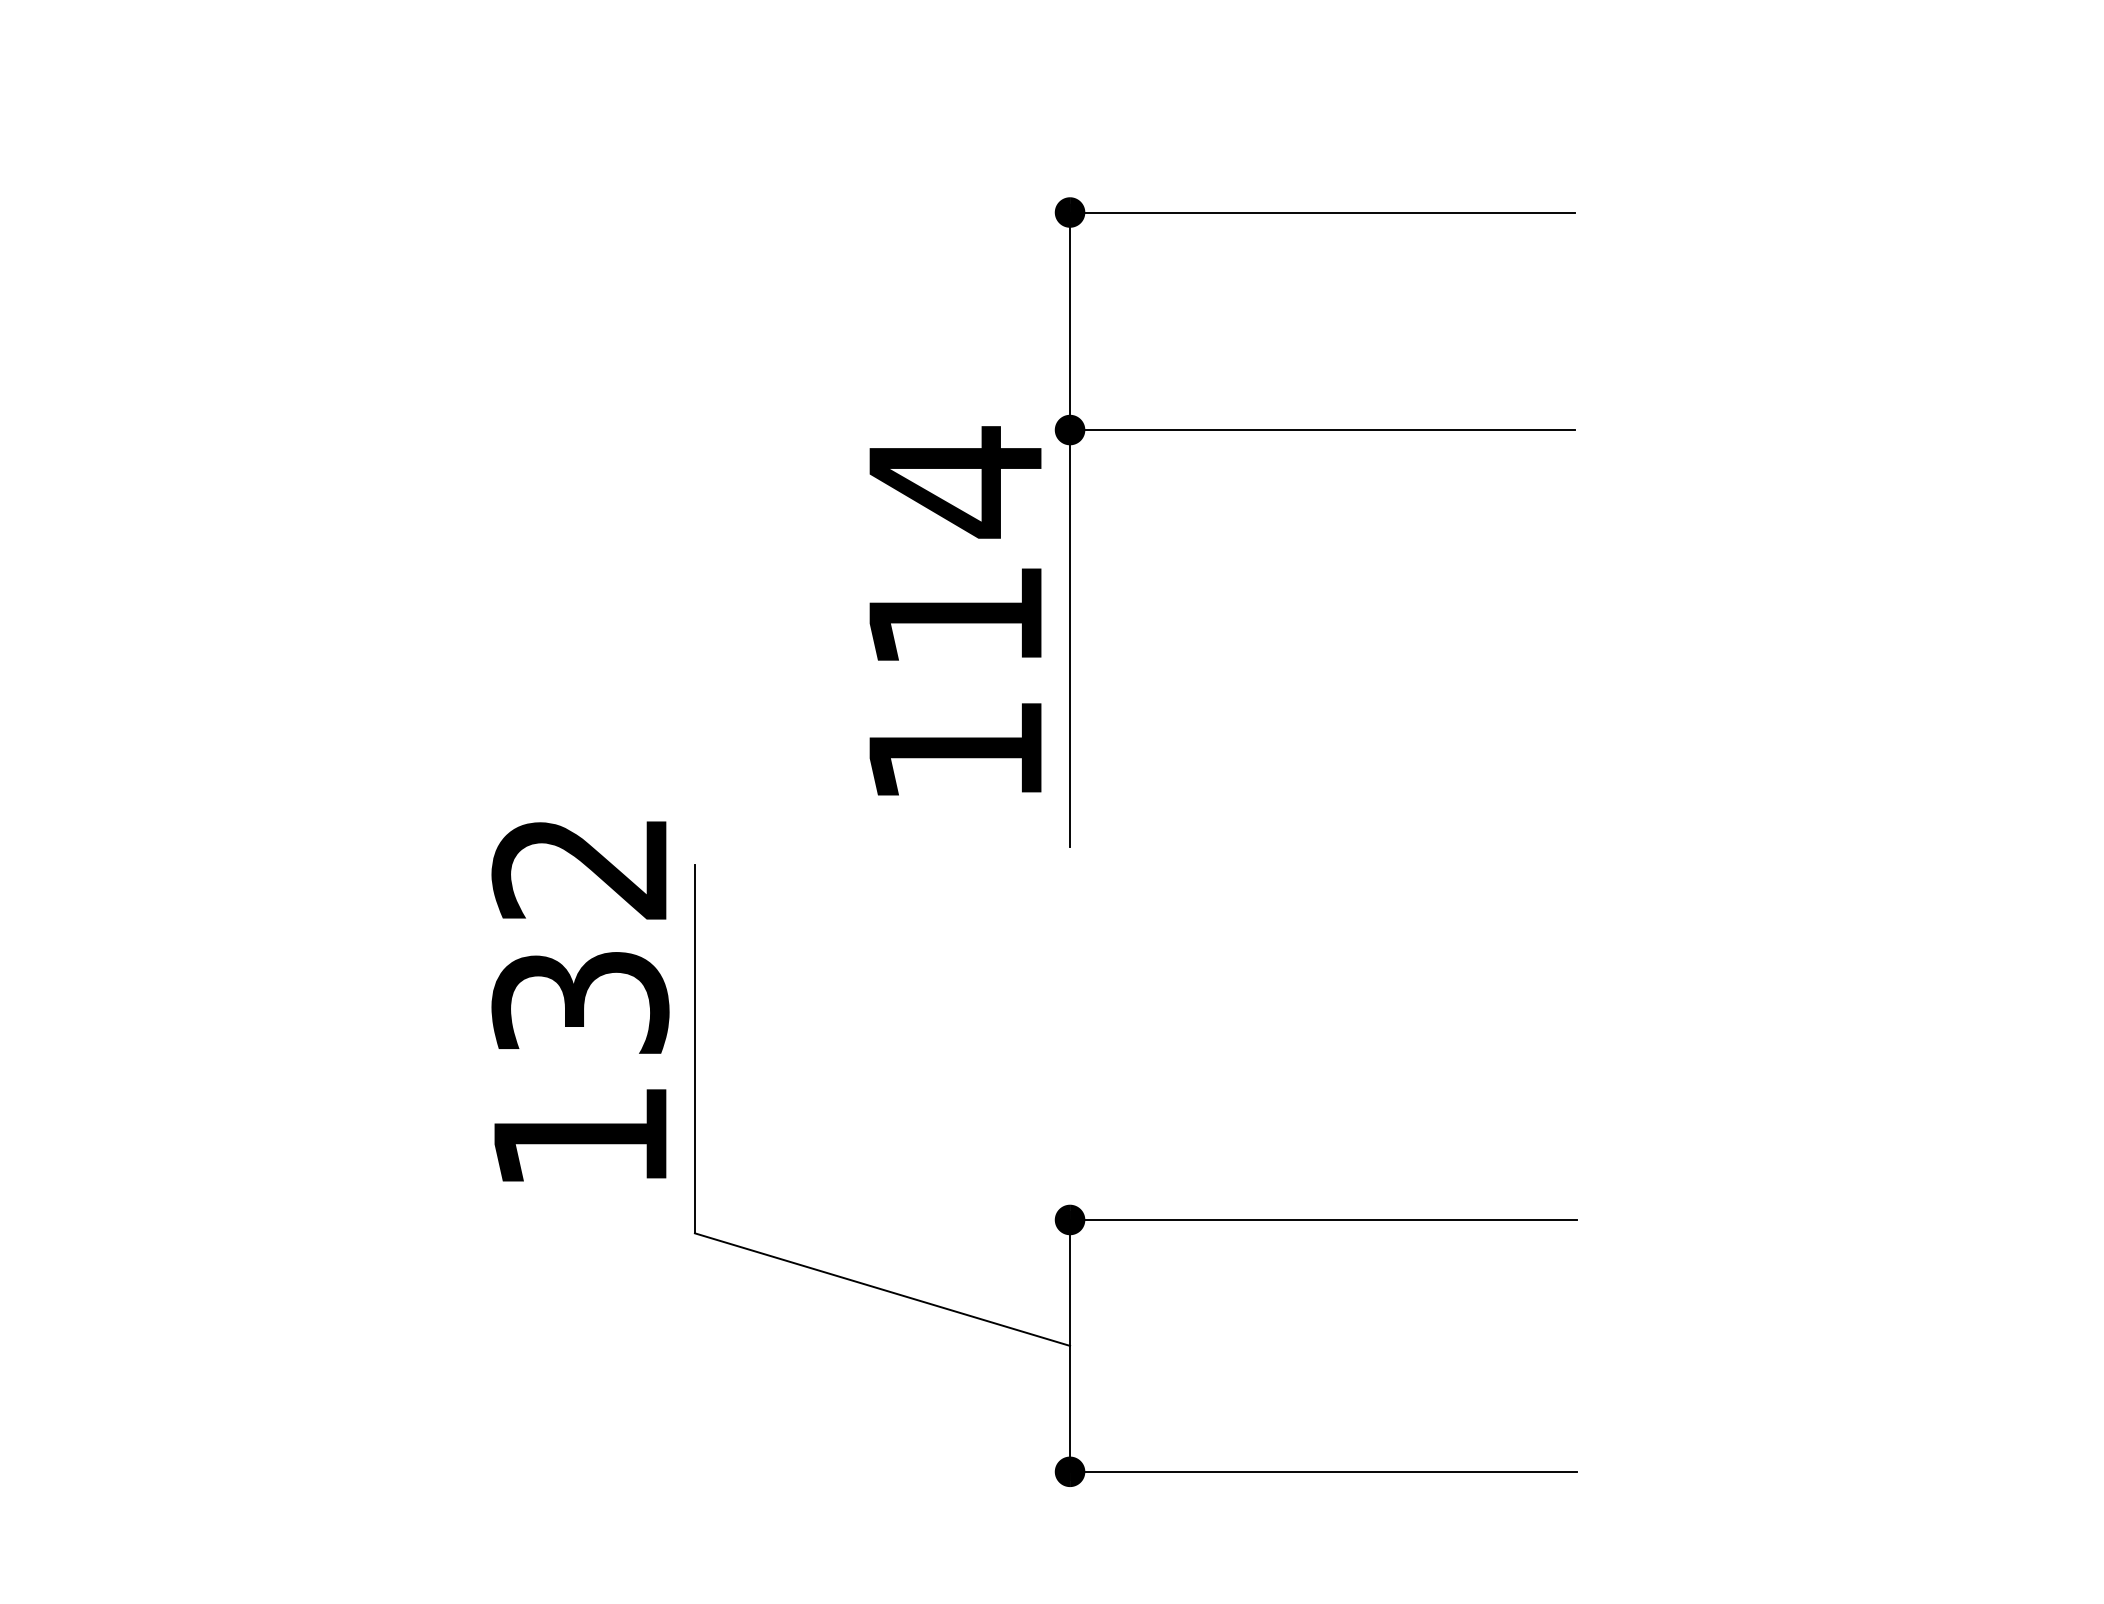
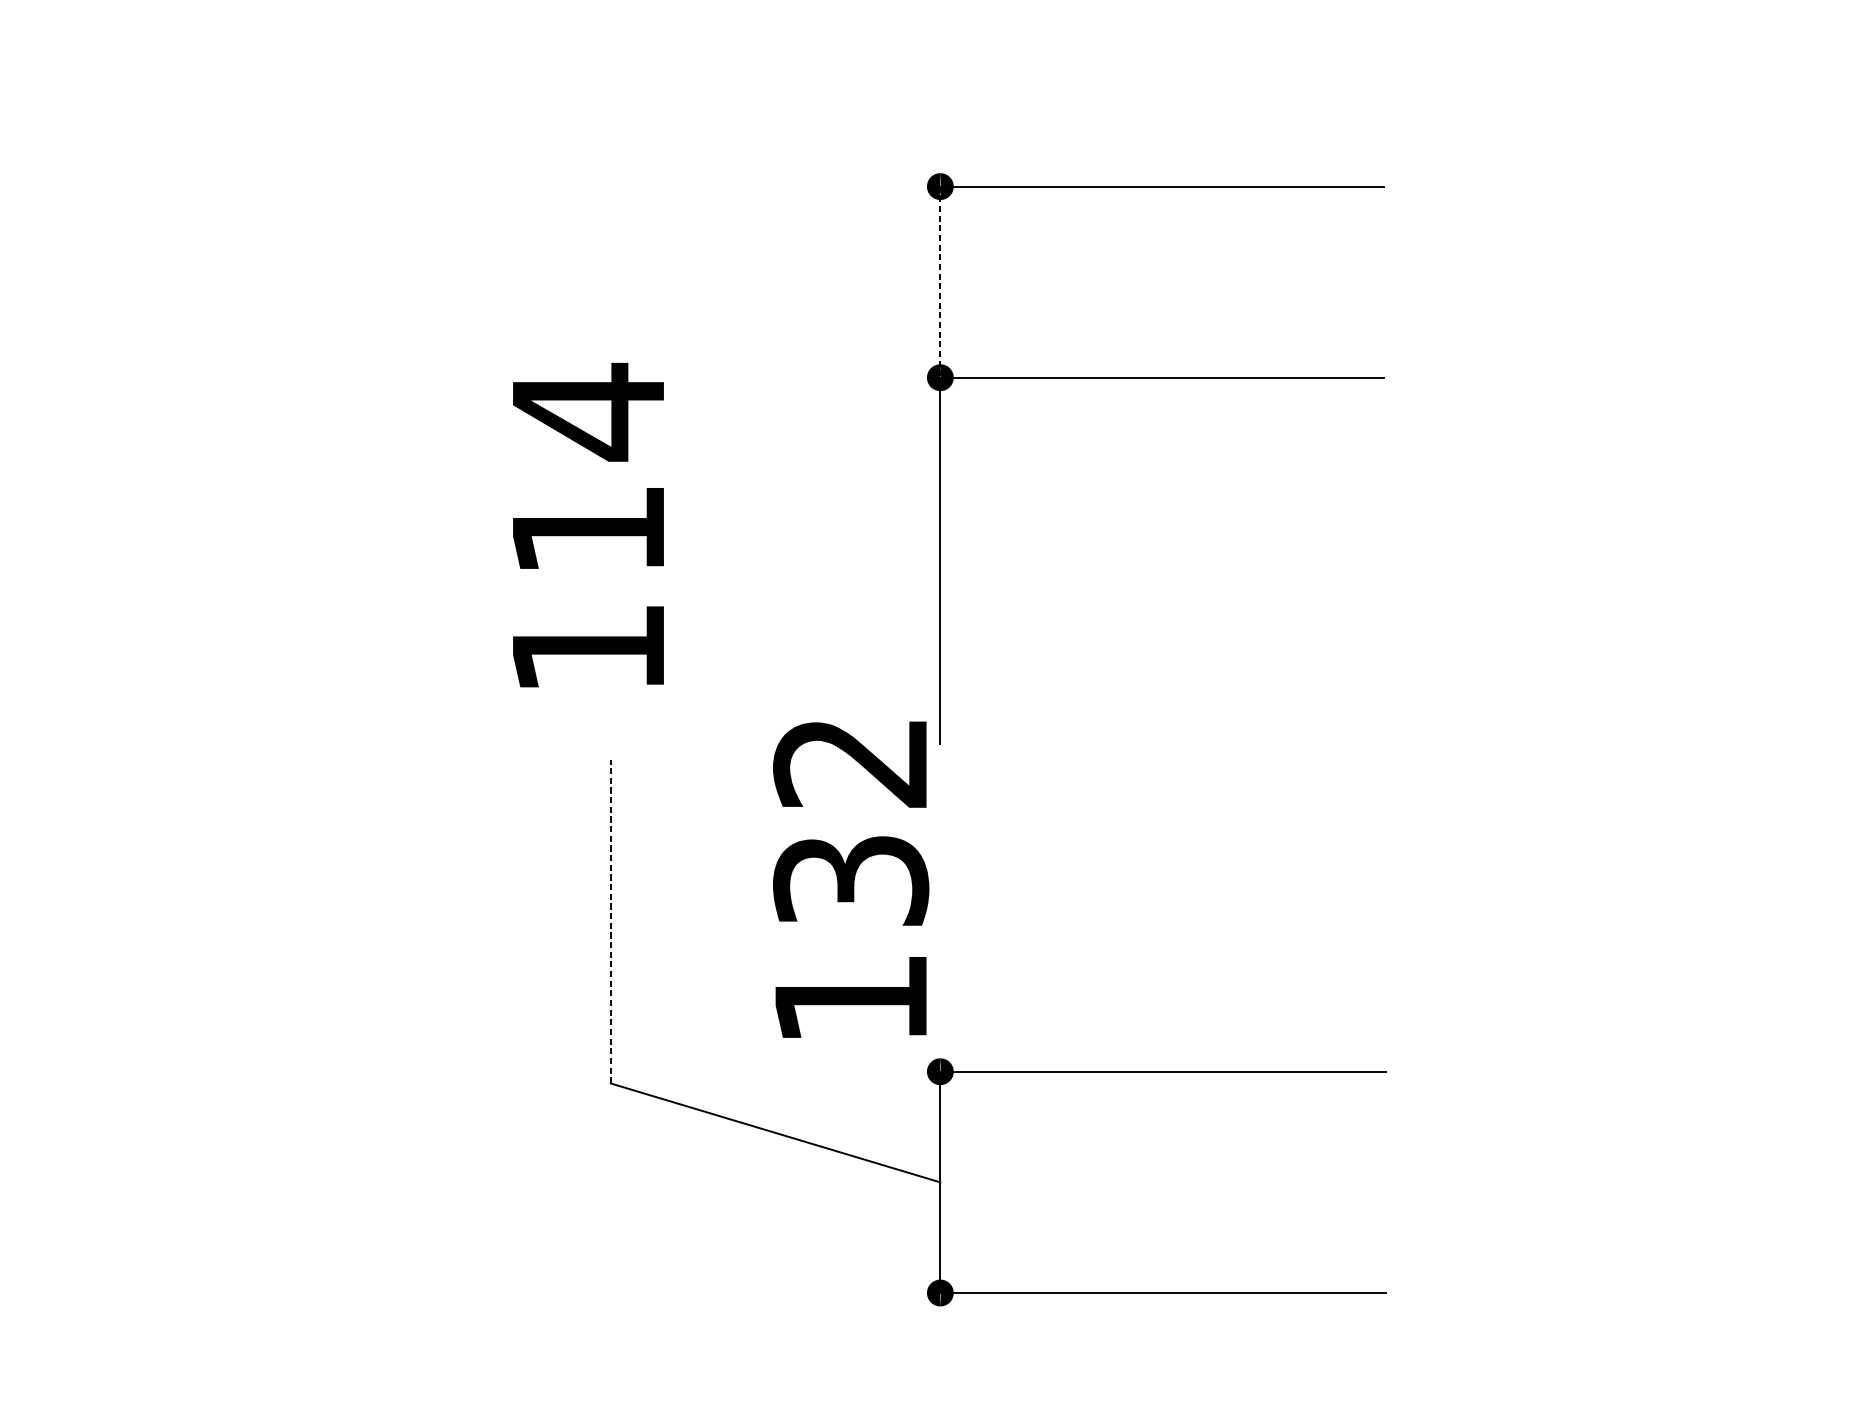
line: (1070, 321) -> (940, 282), solid -> dashed
text: (955, 610) -> (588, 524), moved
text: (580, 1001) -> (851, 879), moved
line: (694, 1048) -> (610, 921), solid -> dashed

